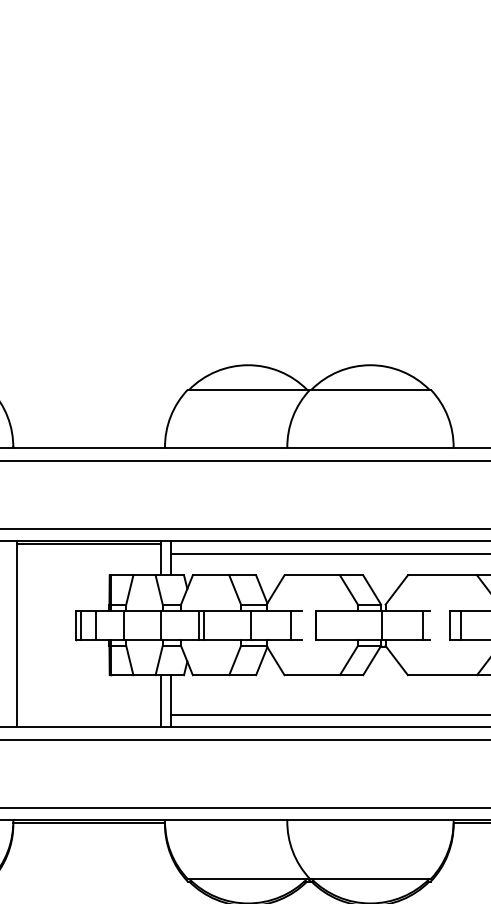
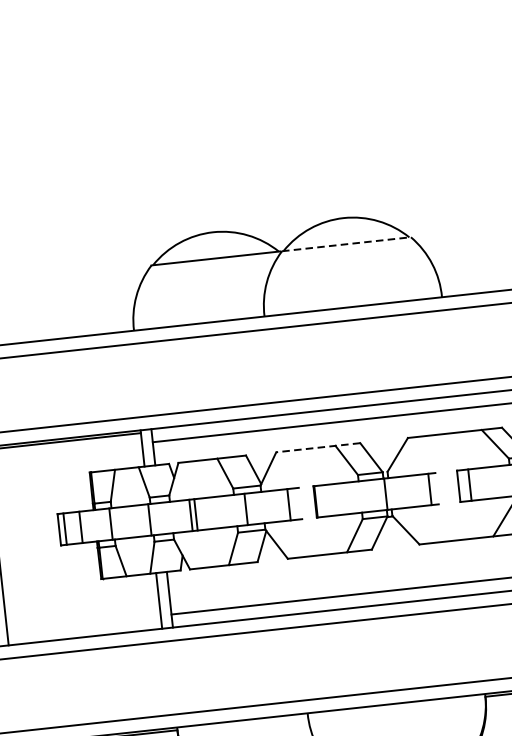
line: (370, 389) -> (346, 243), solid -> dashed
line: (323, 575) -> (317, 447), solid -> dashed

